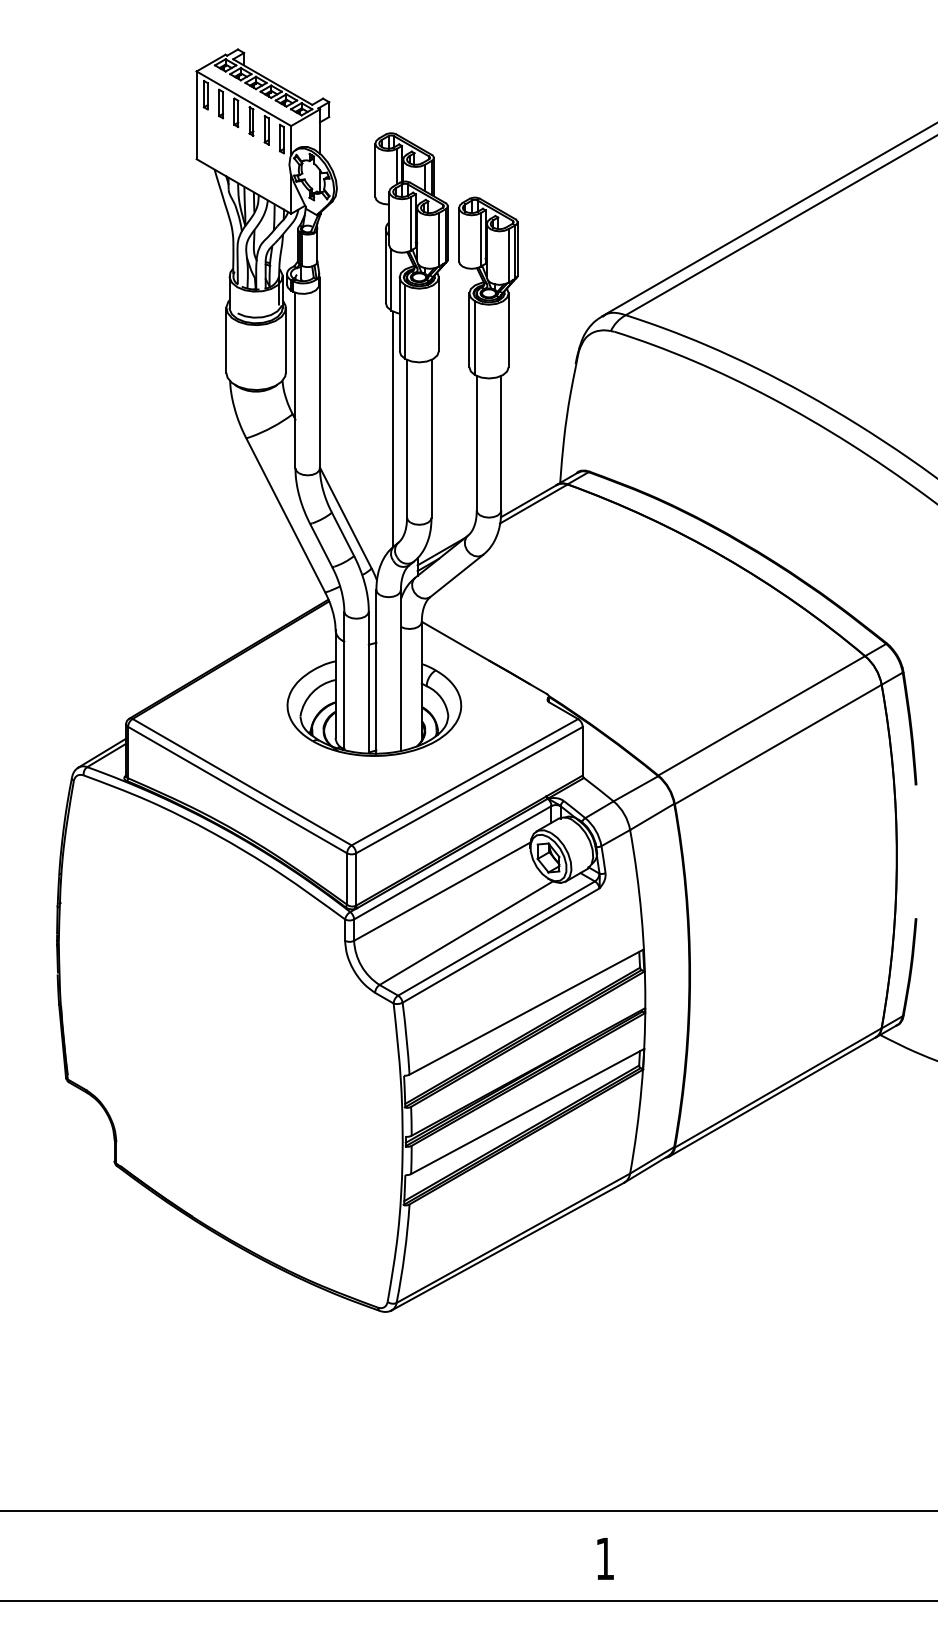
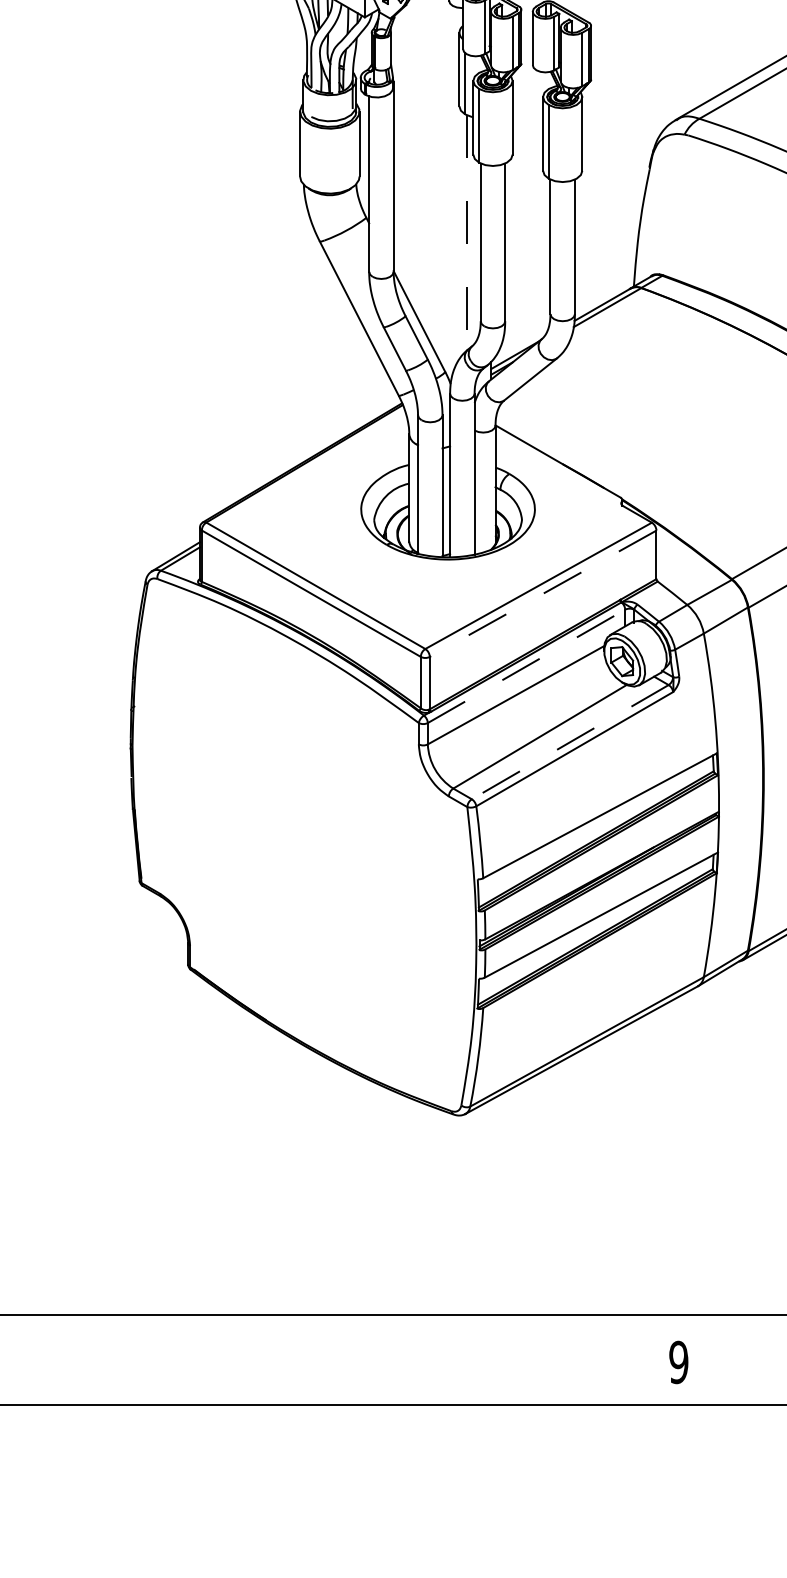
line: (393, 429) -> (467, 233), solid -> dashed
line: (469, 790) -> (543, 594), solid -> dashed
line: (452, 862) -> (526, 666), solid -> dashed
line: (496, 938) -> (570, 742), solid -> dashed
text: (604, 1558) -> (678, 1362), 1 -> 9

